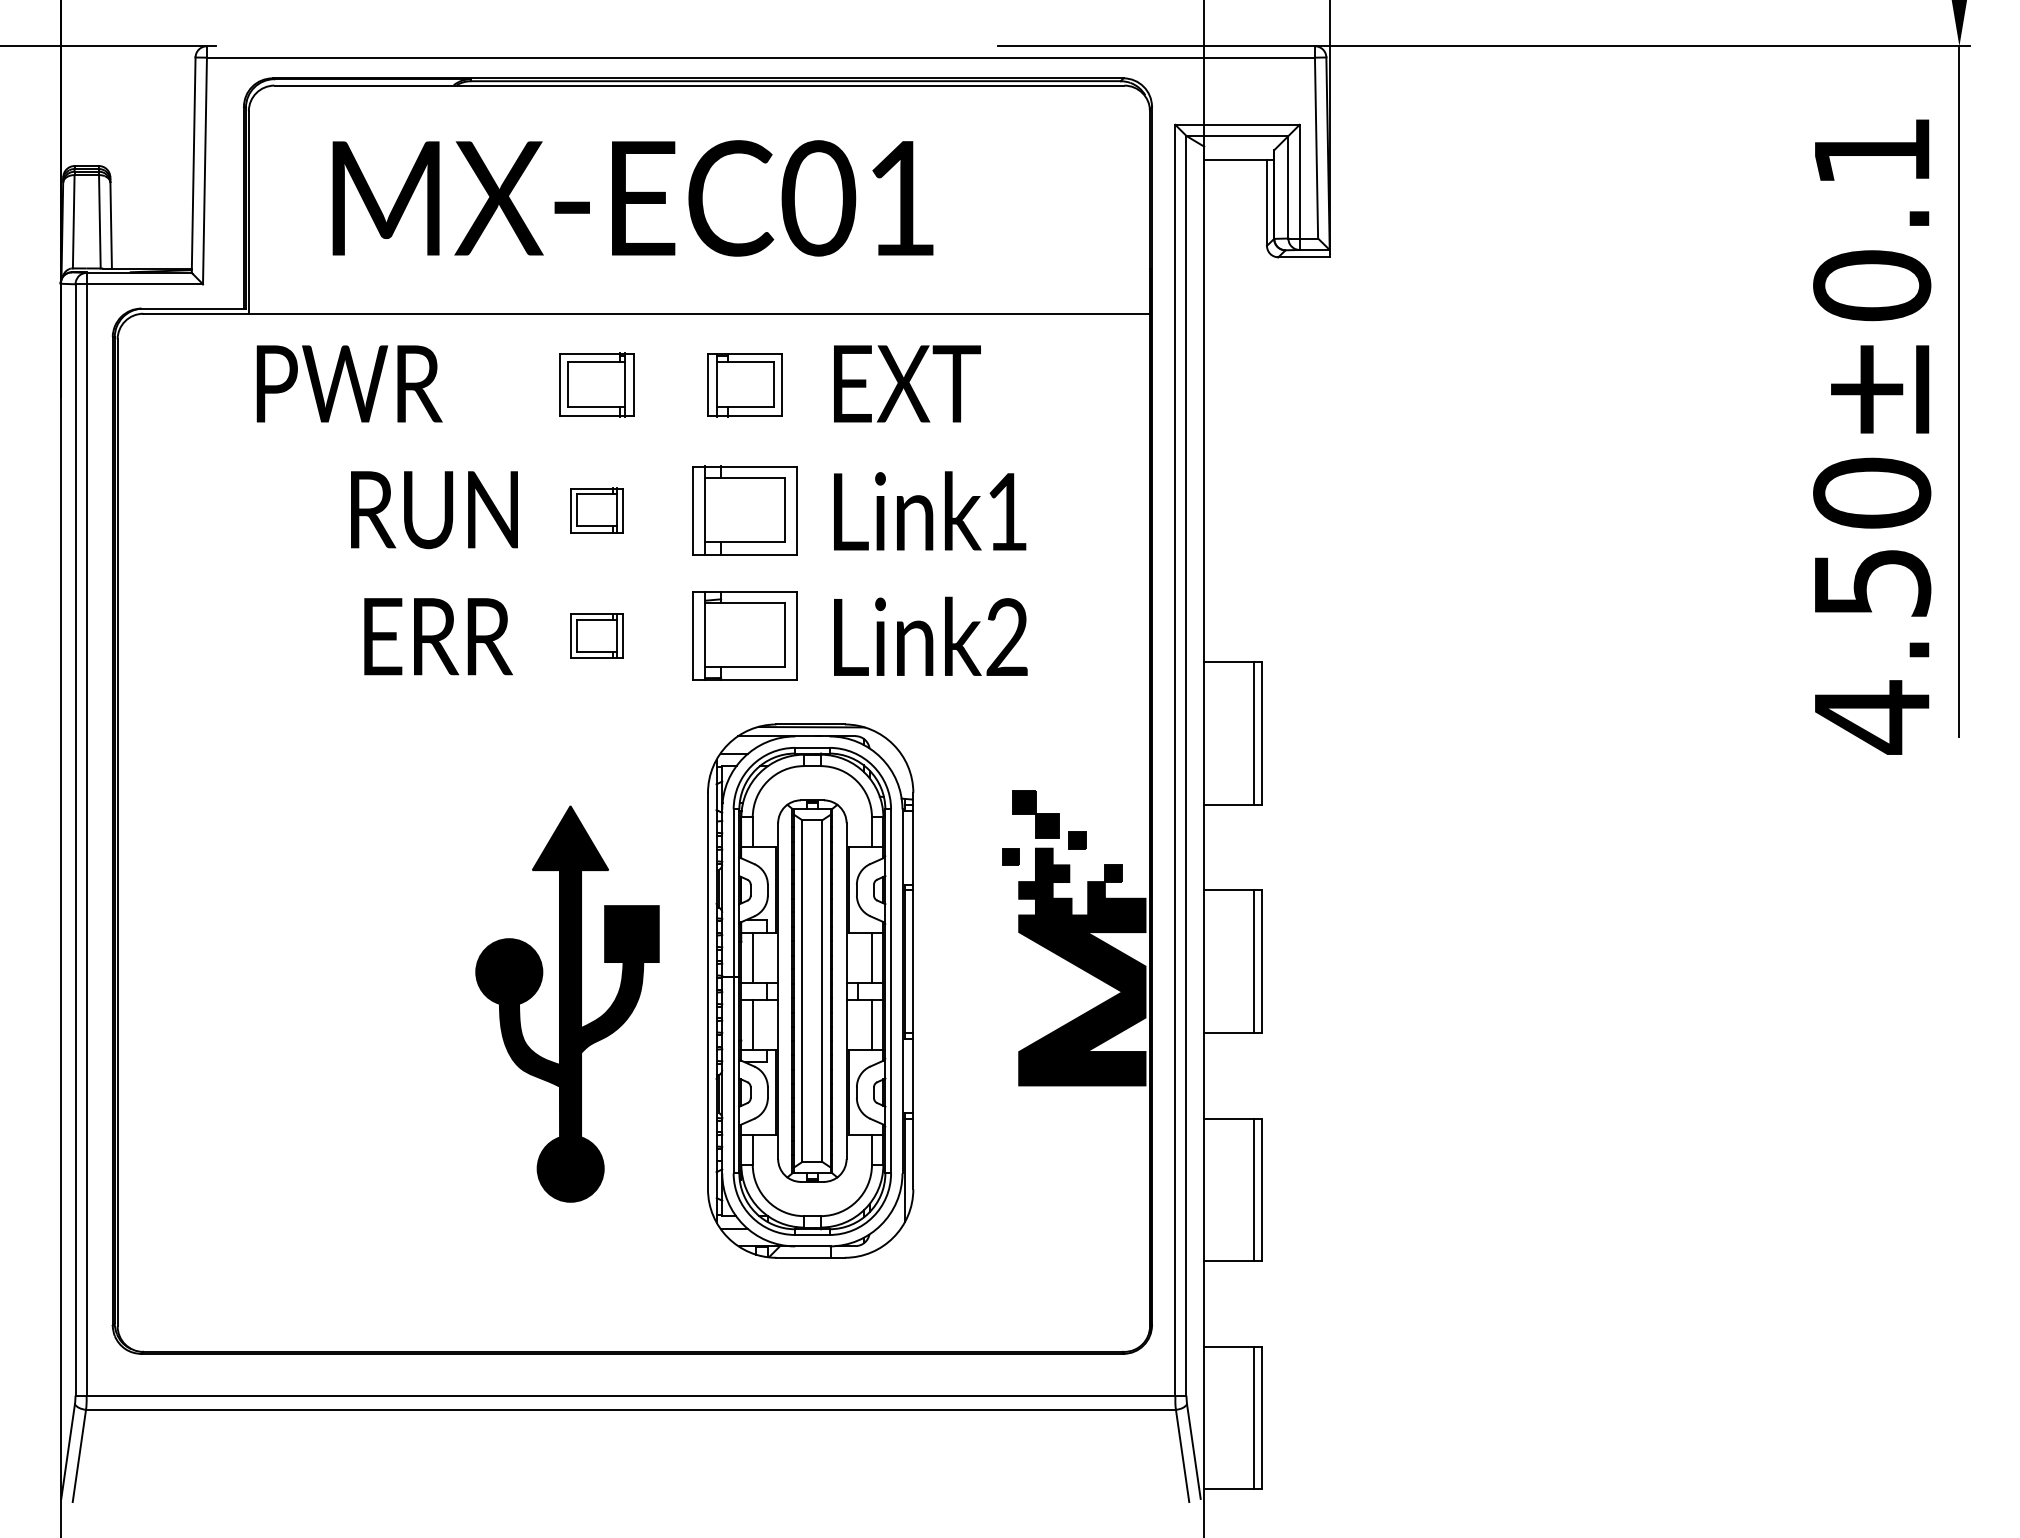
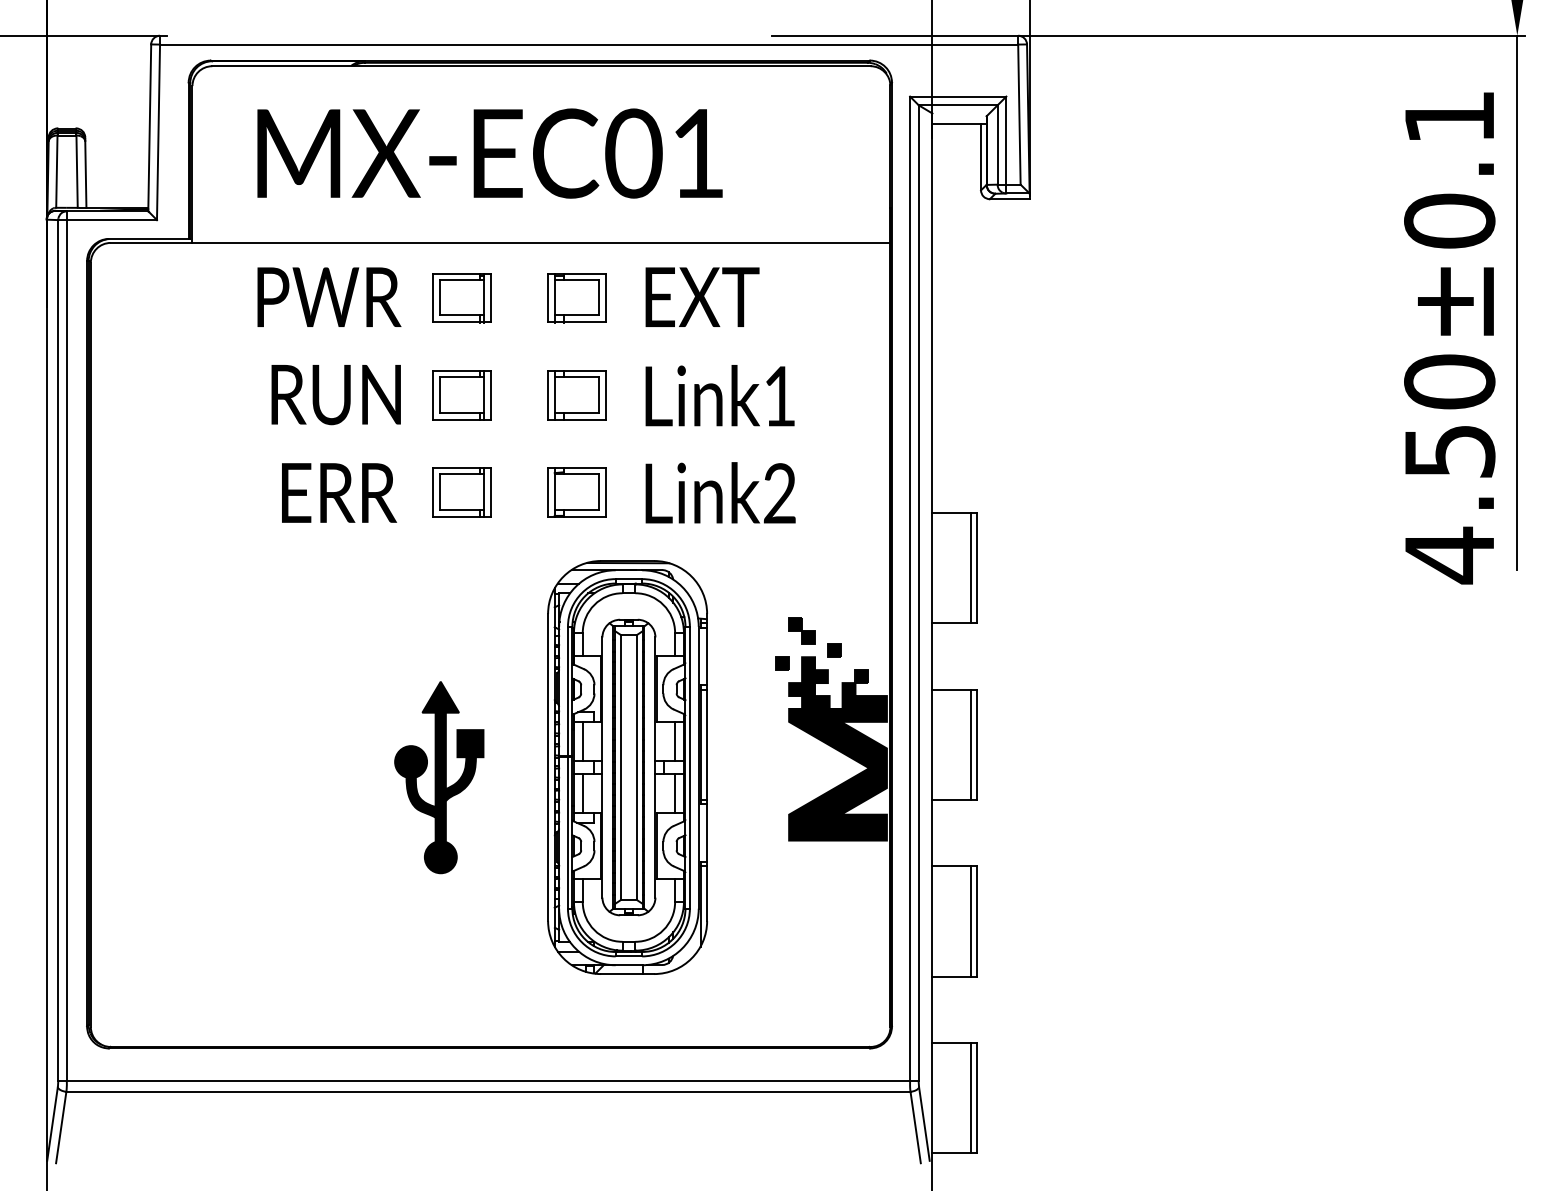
text: (349, 383) -> (329, 296), moved
part: (596, 510) -> (461, 395), size x1.43
part: (744, 510) -> (576, 395), size x0.71
part: (596, 635) -> (461, 492), size x1.43
part: (744, 636) -> (576, 492), size x0.71
part: (1035, 814) -> (801, 630), size x0.71
part: (567, 1003) -> (439, 777), size x0.62

